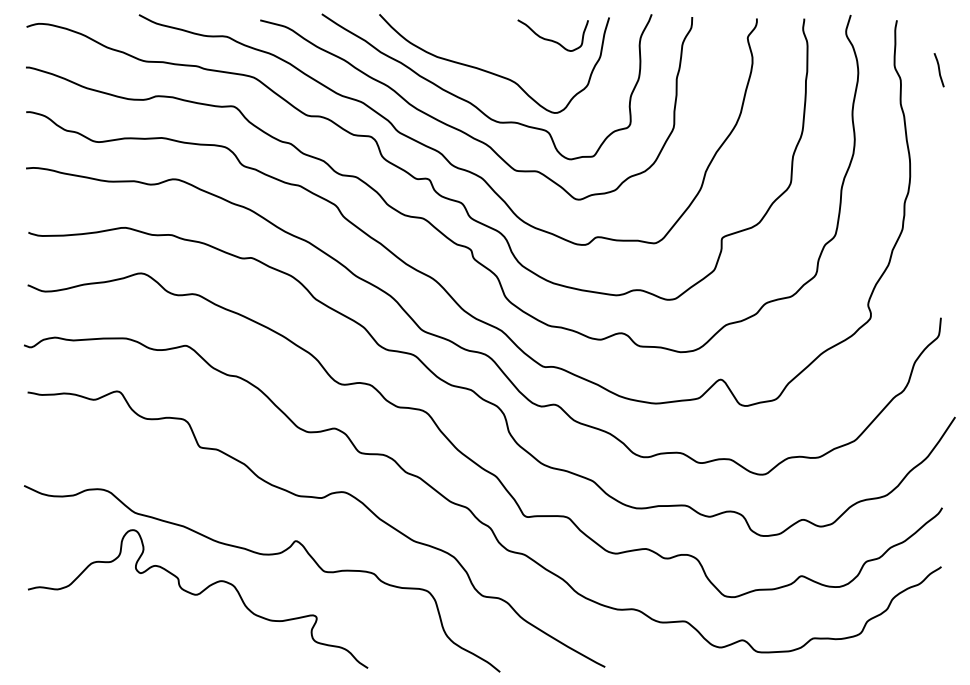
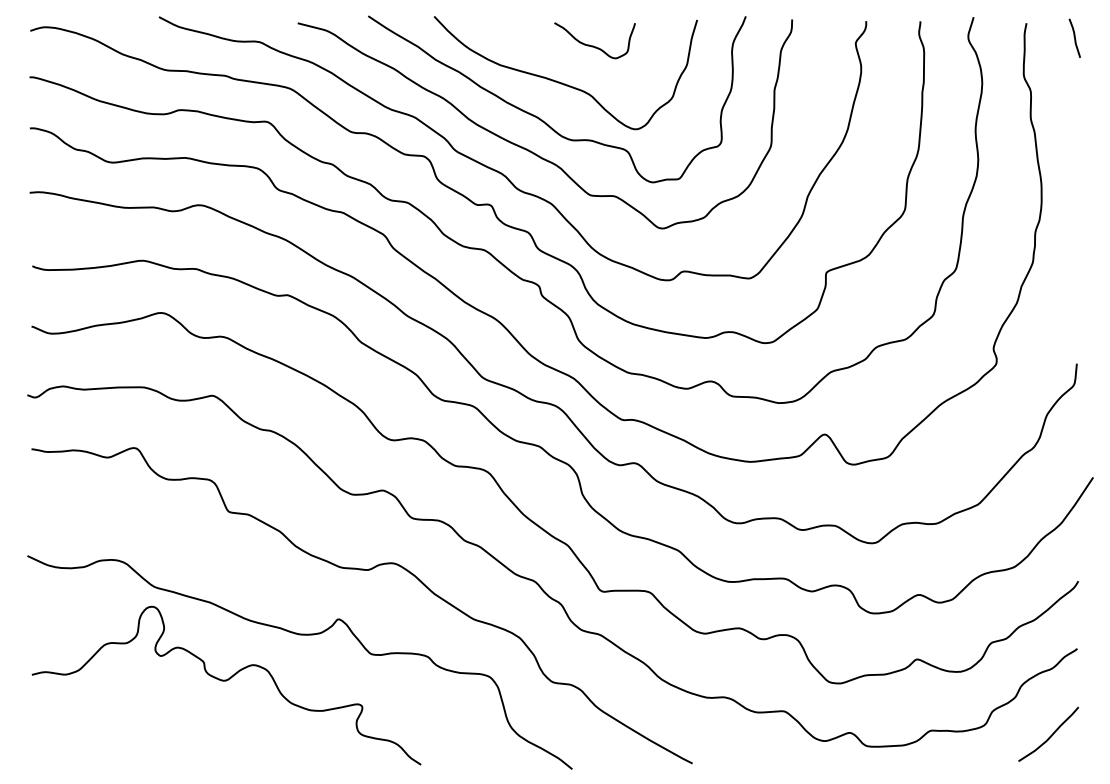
curve: (551, 39) -> (593, 45), moved
line: (938, 69) -> (1074, 37), moved
curve: (917, 642) -> (1050, 735), added

